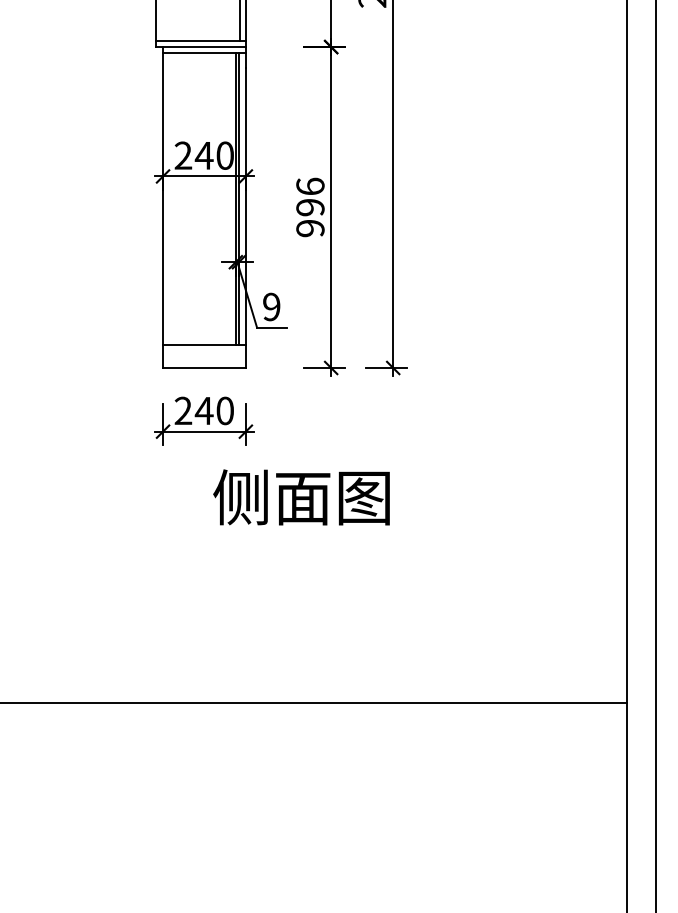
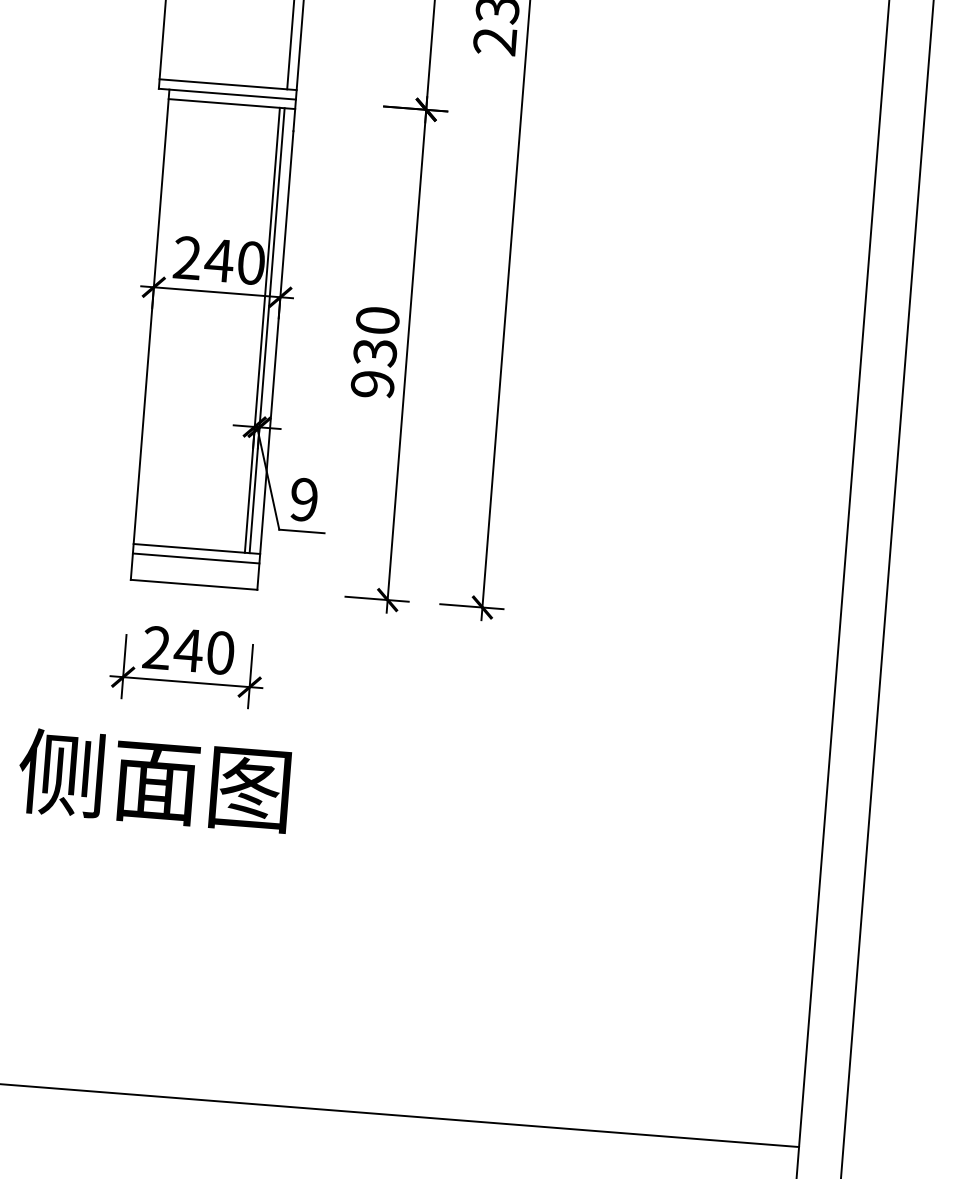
text: (310, 196) -> (376, 335), 996 -> 930
line: (204, 350) -> (196, 558), added
text: (301, 497) -> (154, 780), moved

